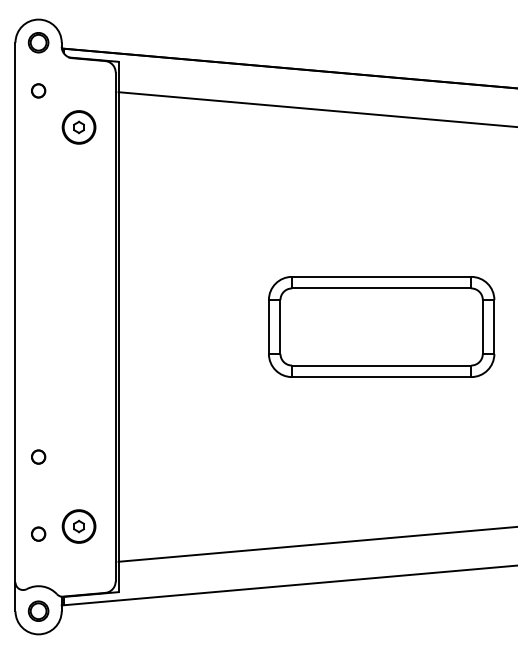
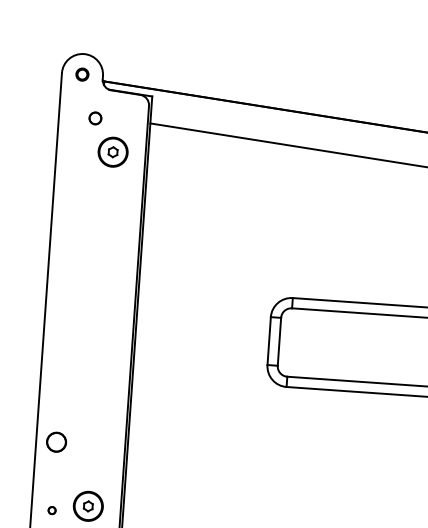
part: (38, 42) -> (82, 74), size x0.7
circle: (38, 90) -> (95, 118), moved
circle: (38, 456) -> (56, 441), size x1.6
circle: (38, 533) -> (51, 510), size x0.6

